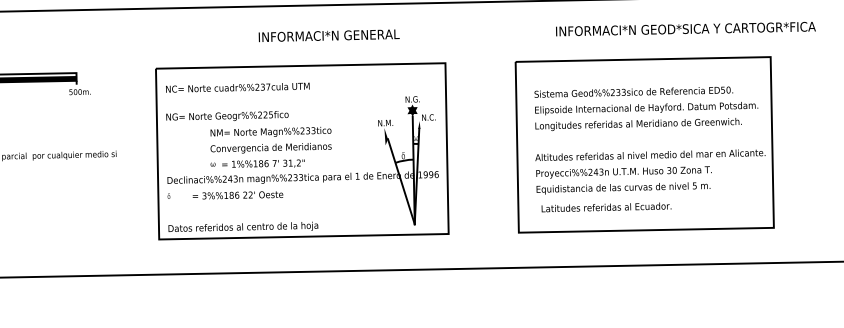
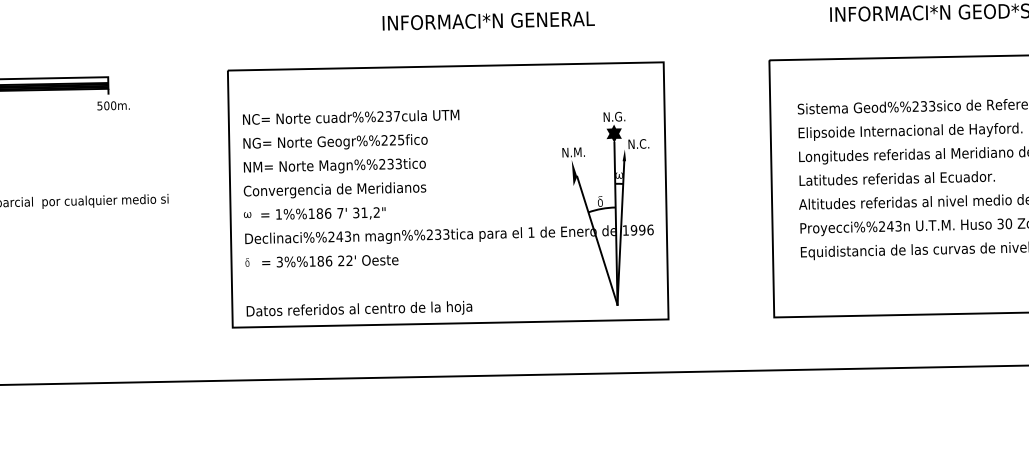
text: (237, 87) -> (350, 116), moved
text: (270, 146) -> (334, 187), moved
text: (237, 195) -> (329, 261), moved
text: (606, 207) -> (897, 178), moved

